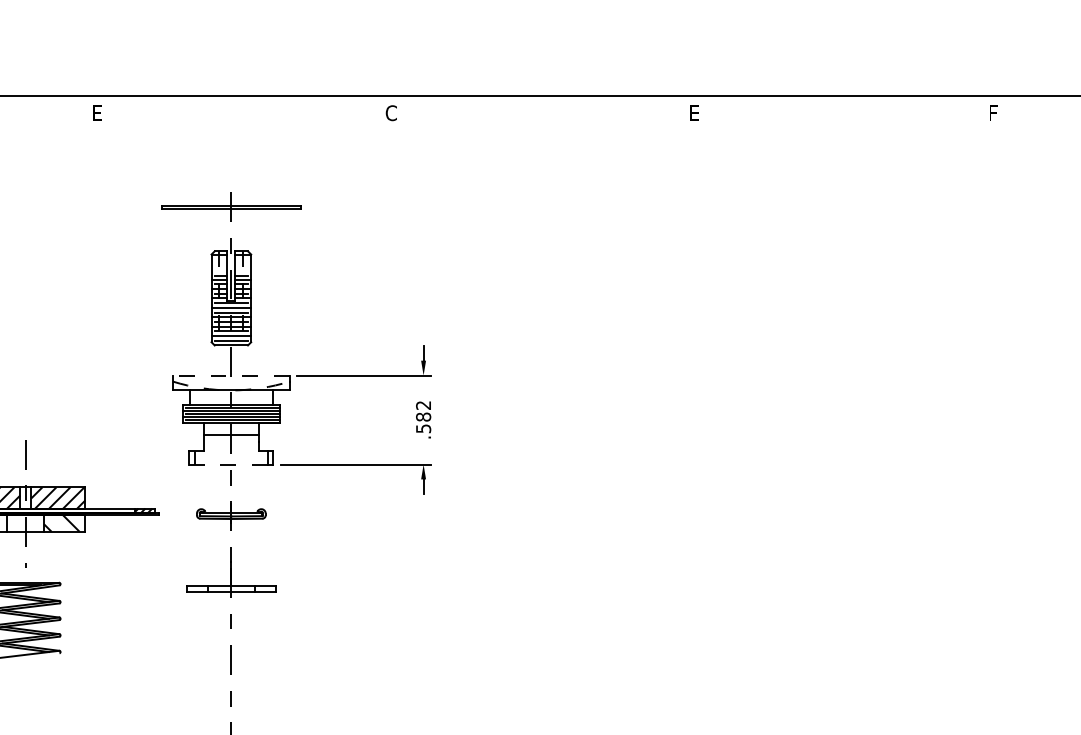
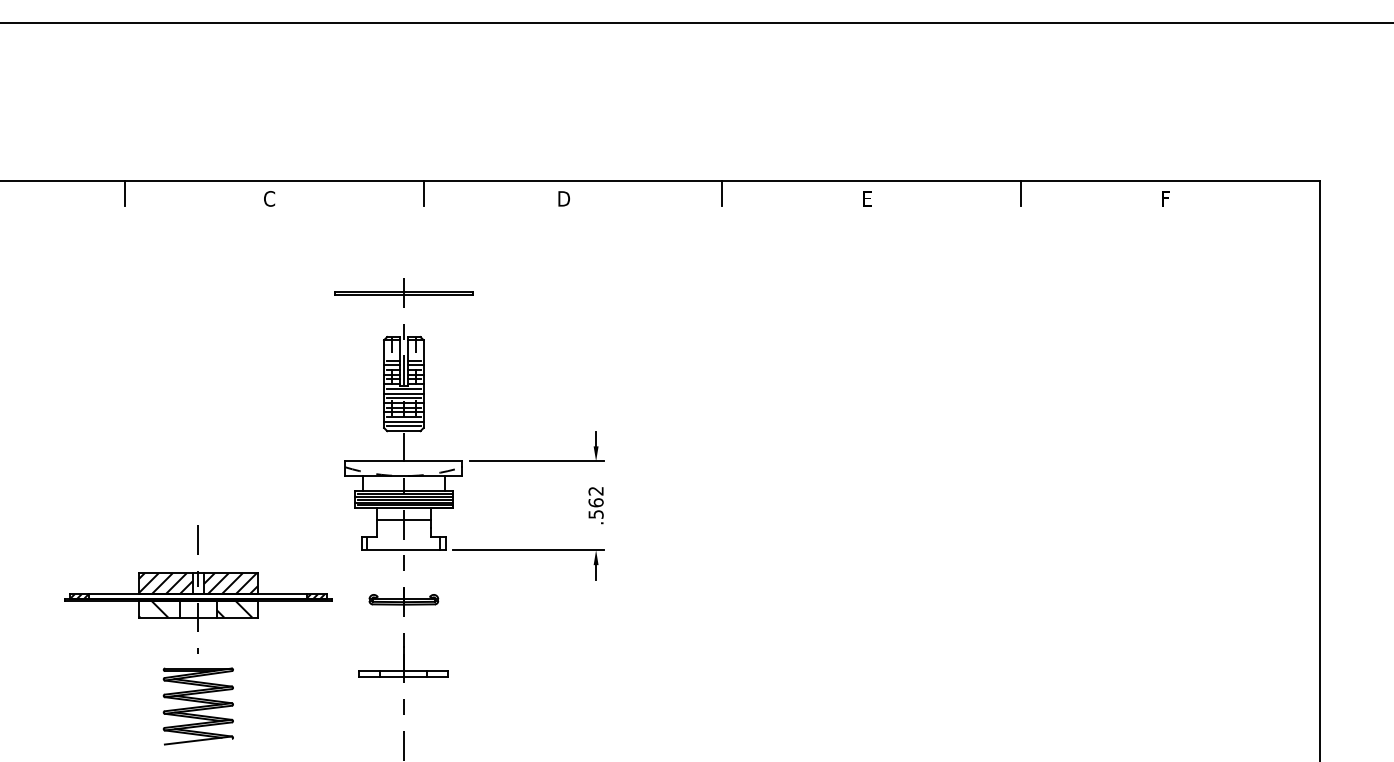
line: (250, 107) -> (423, 193), added
line: (549, 107) -> (722, 193), added
line: (848, 107) -> (1021, 193), added
text: (96, 112) -> (269, 198), E -> C
text: (390, 112) -> (563, 198), C -> D
line: (230, 375) -> (403, 461), dashed -> solid
text: (422, 416) -> (595, 502), .582 -> .562
line: (227, 464) -> (400, 550), dashed -> solid

